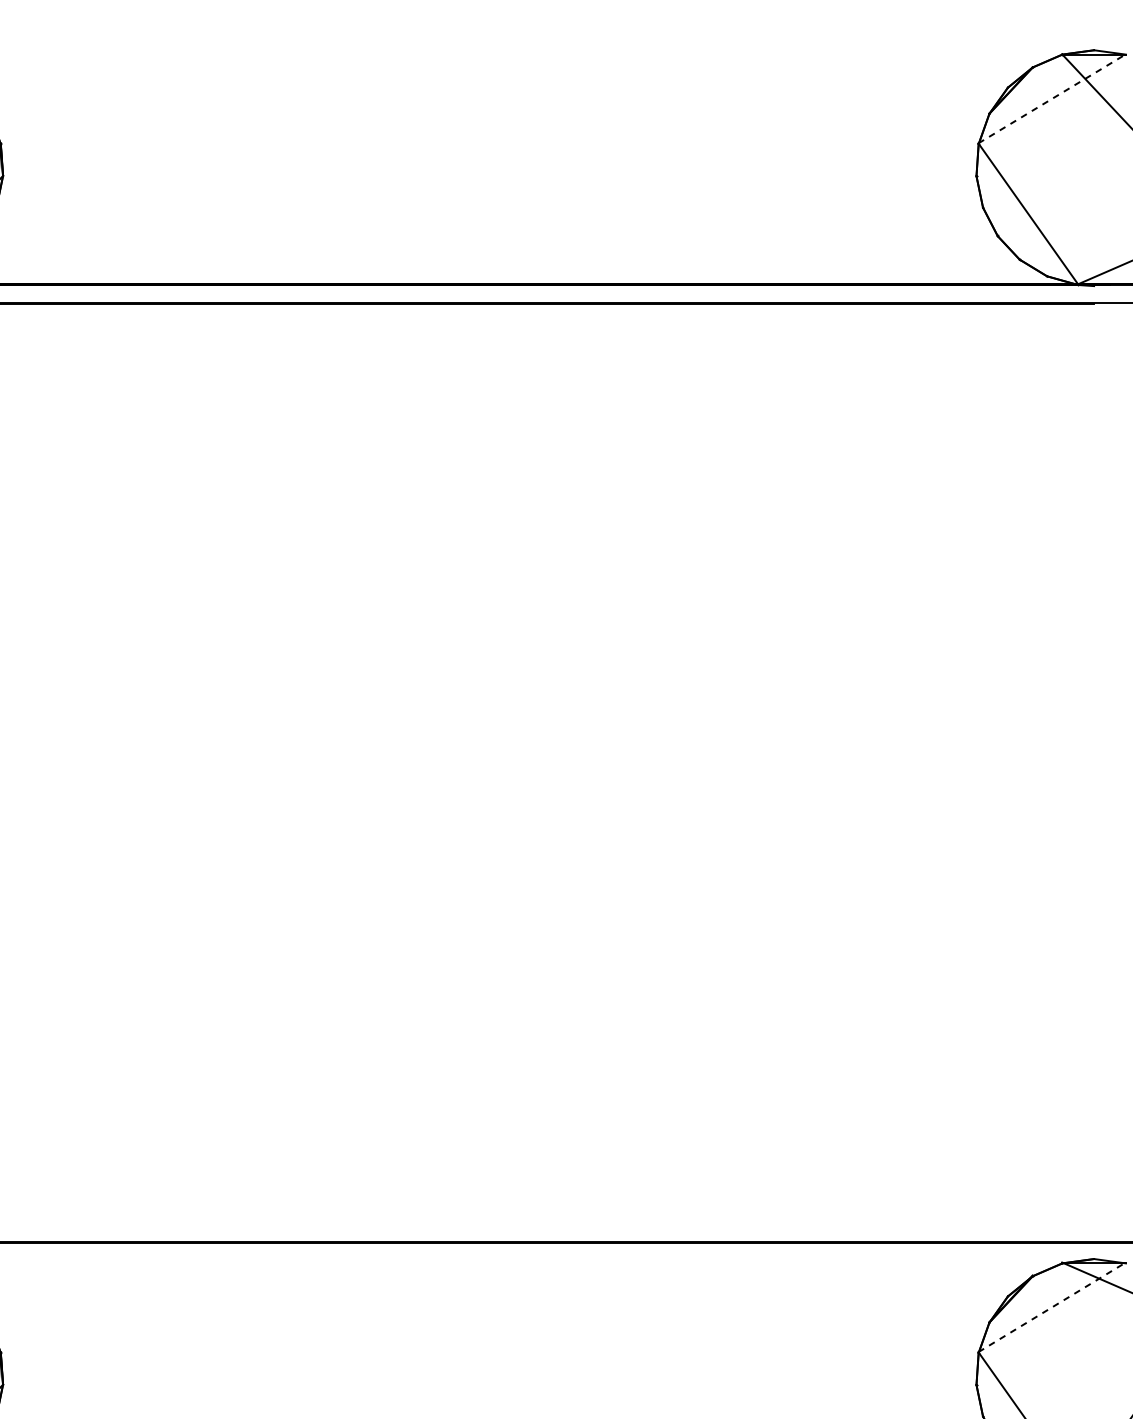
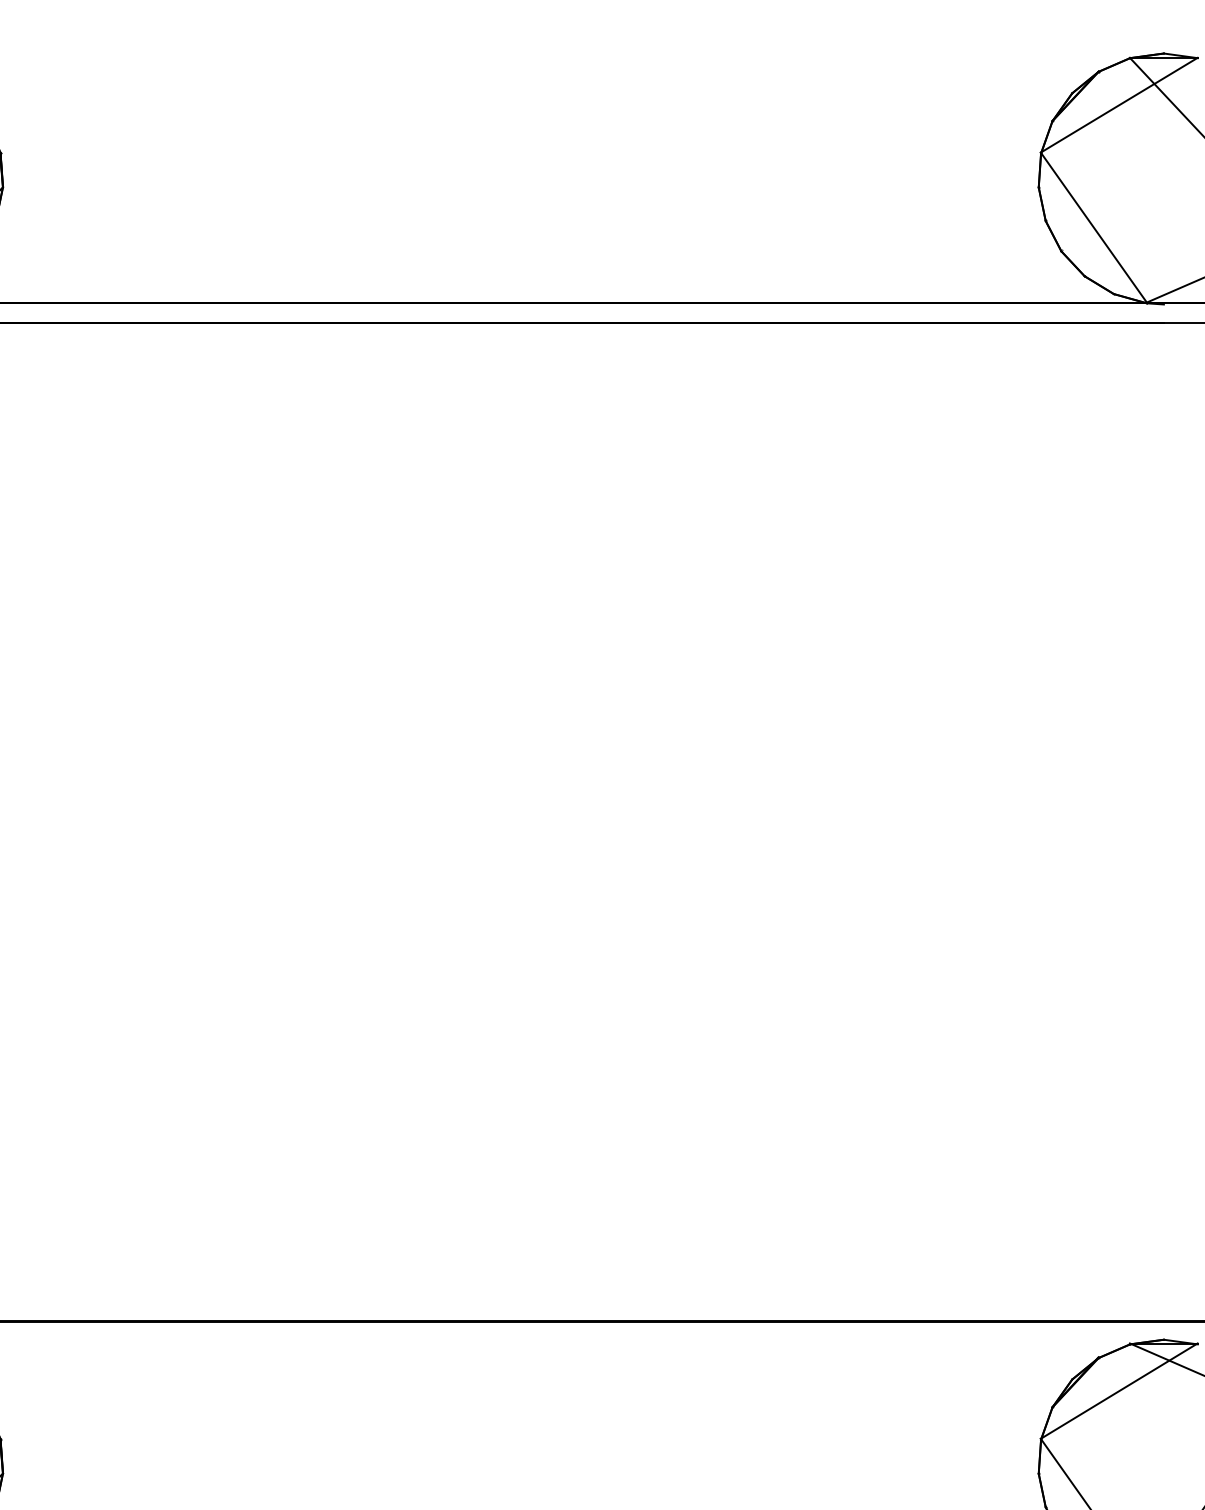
line: (1052, 99) -> (1119, 105), dashed -> solid
line: (1052, 1307) -> (1119, 1391), dashed -> solid

